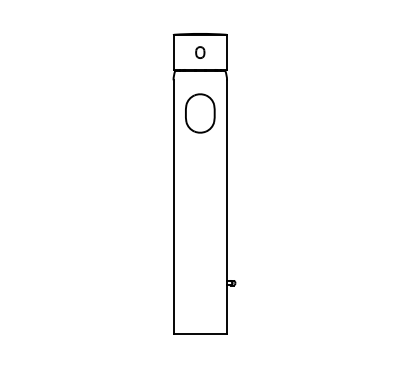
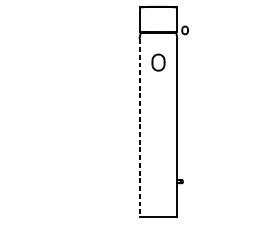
part: (200, 52) -> (185, 30), moved
part: (200, 113) -> (158, 62), size x0.6
line: (173, 207) -> (139, 128), solid -> dashed

